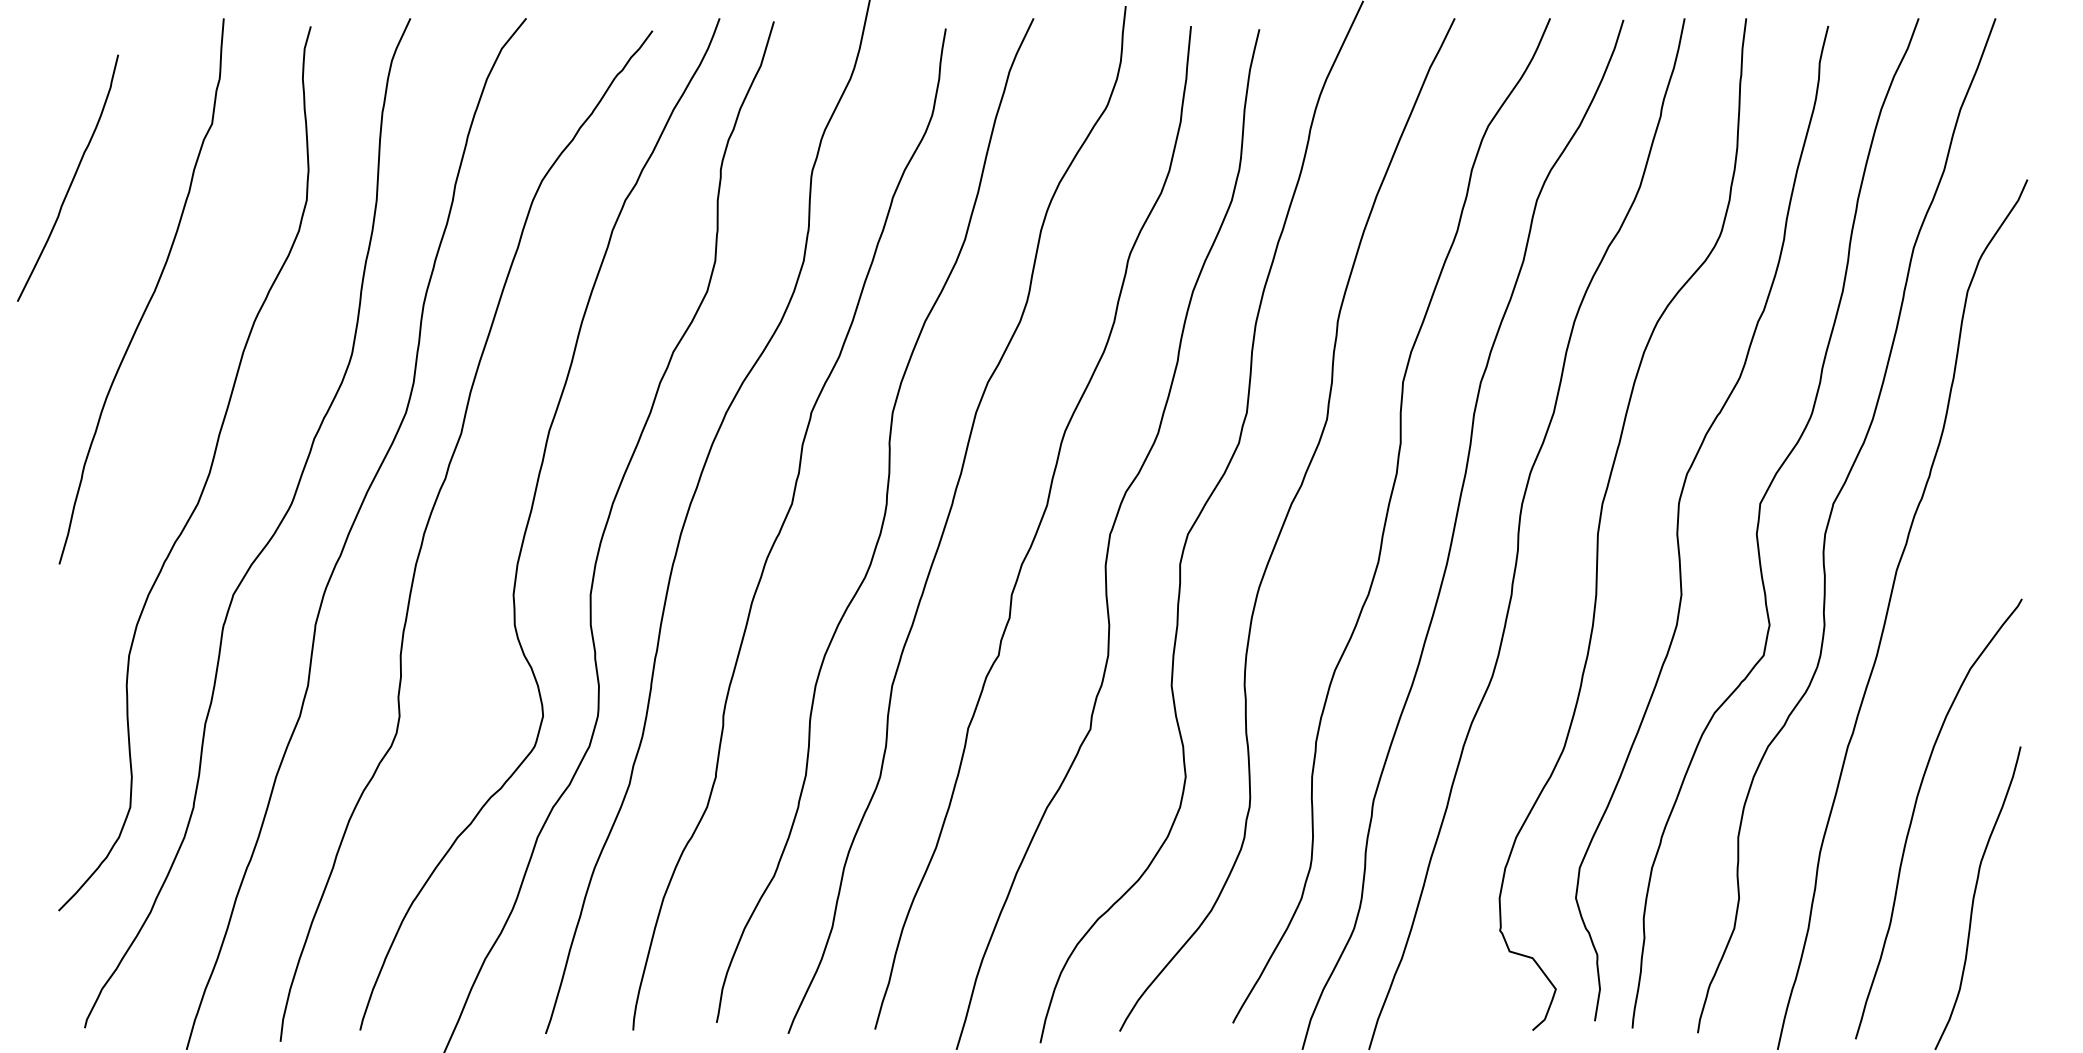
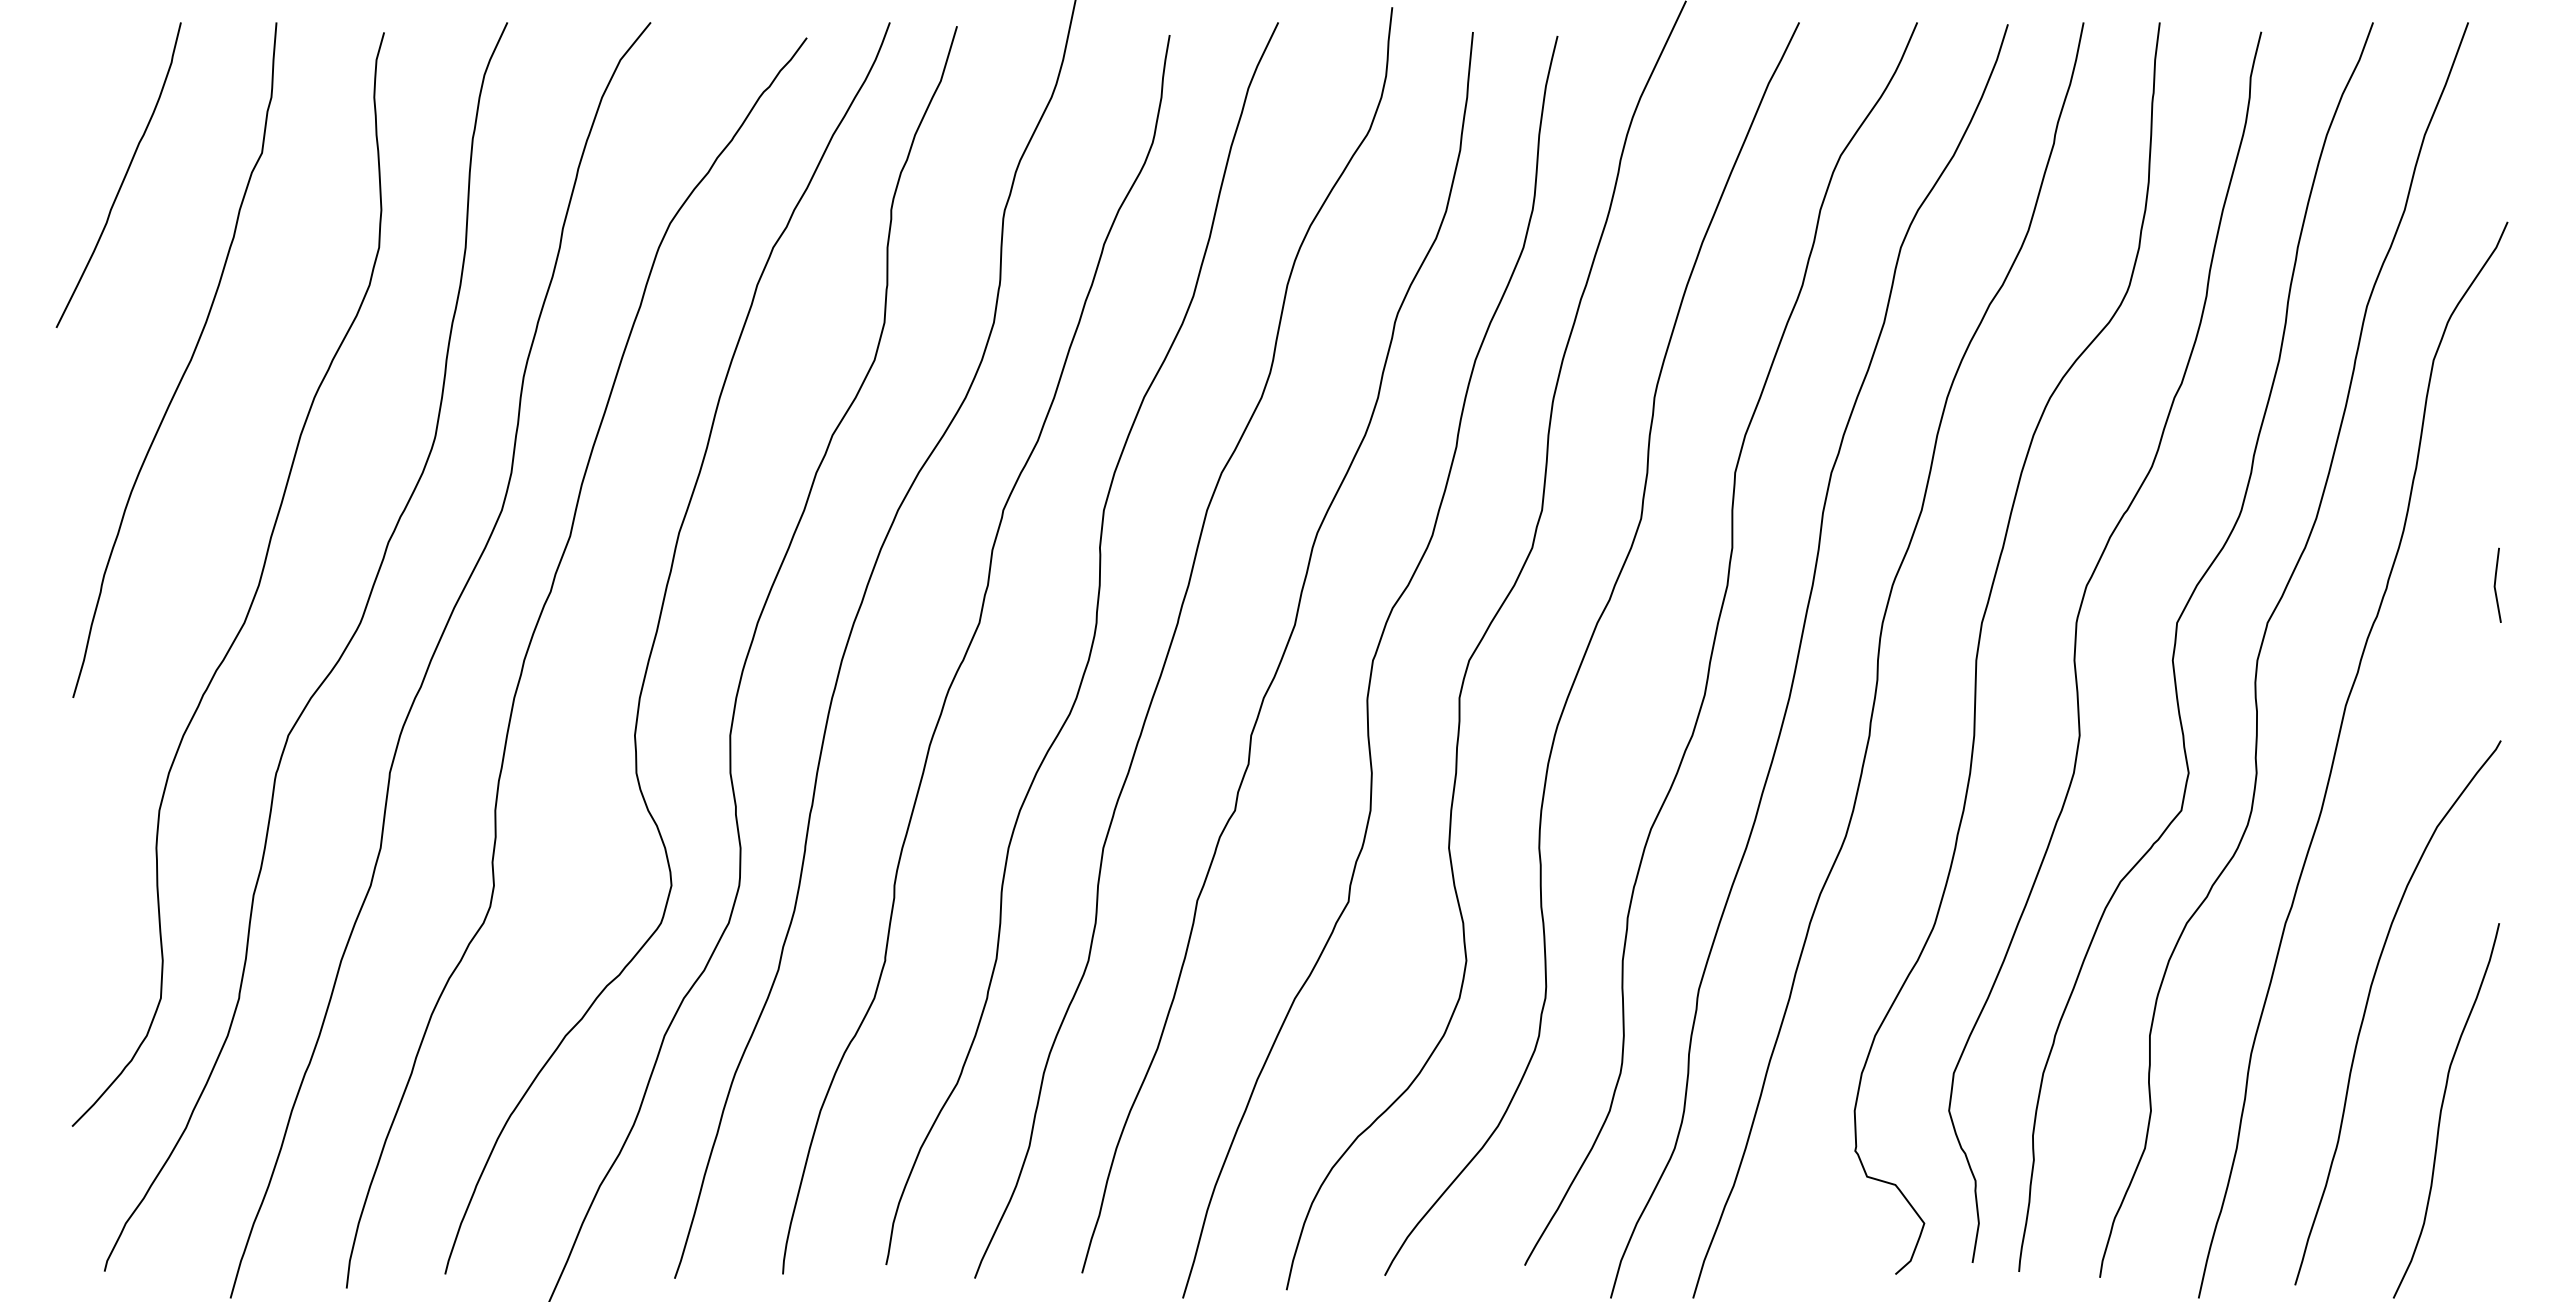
curve: (71, 180) -> (123, 177), moved
line: (2017, 472) -> (2495, 584), added

